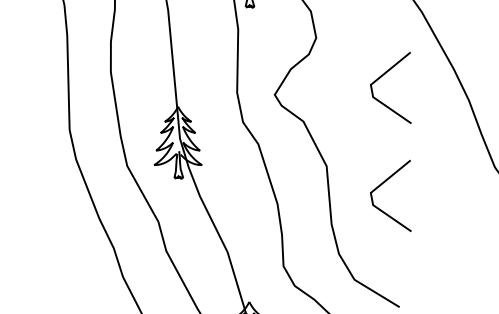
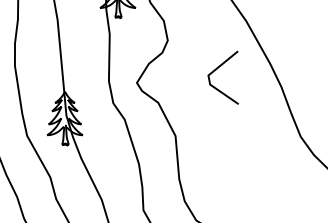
line: (381, 185) -> (216, 150), removed

